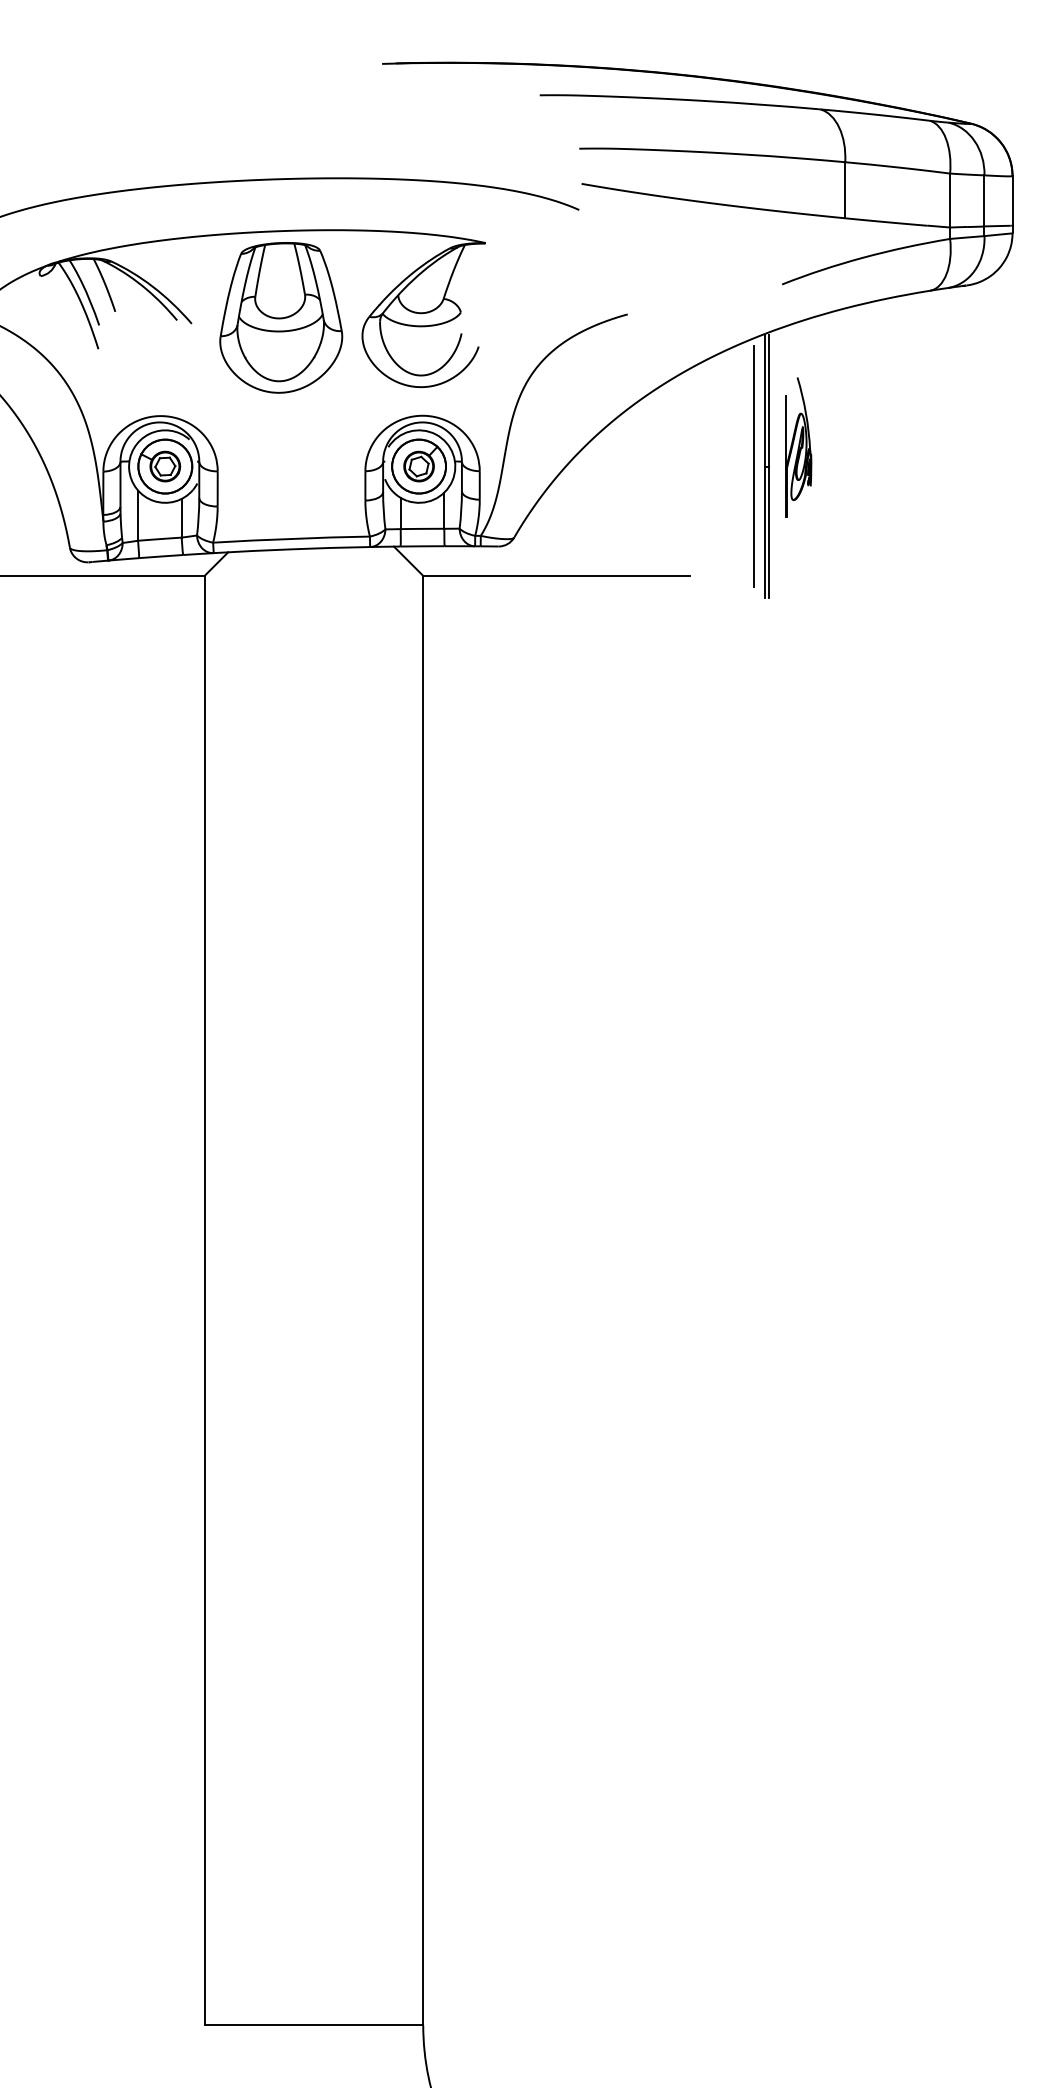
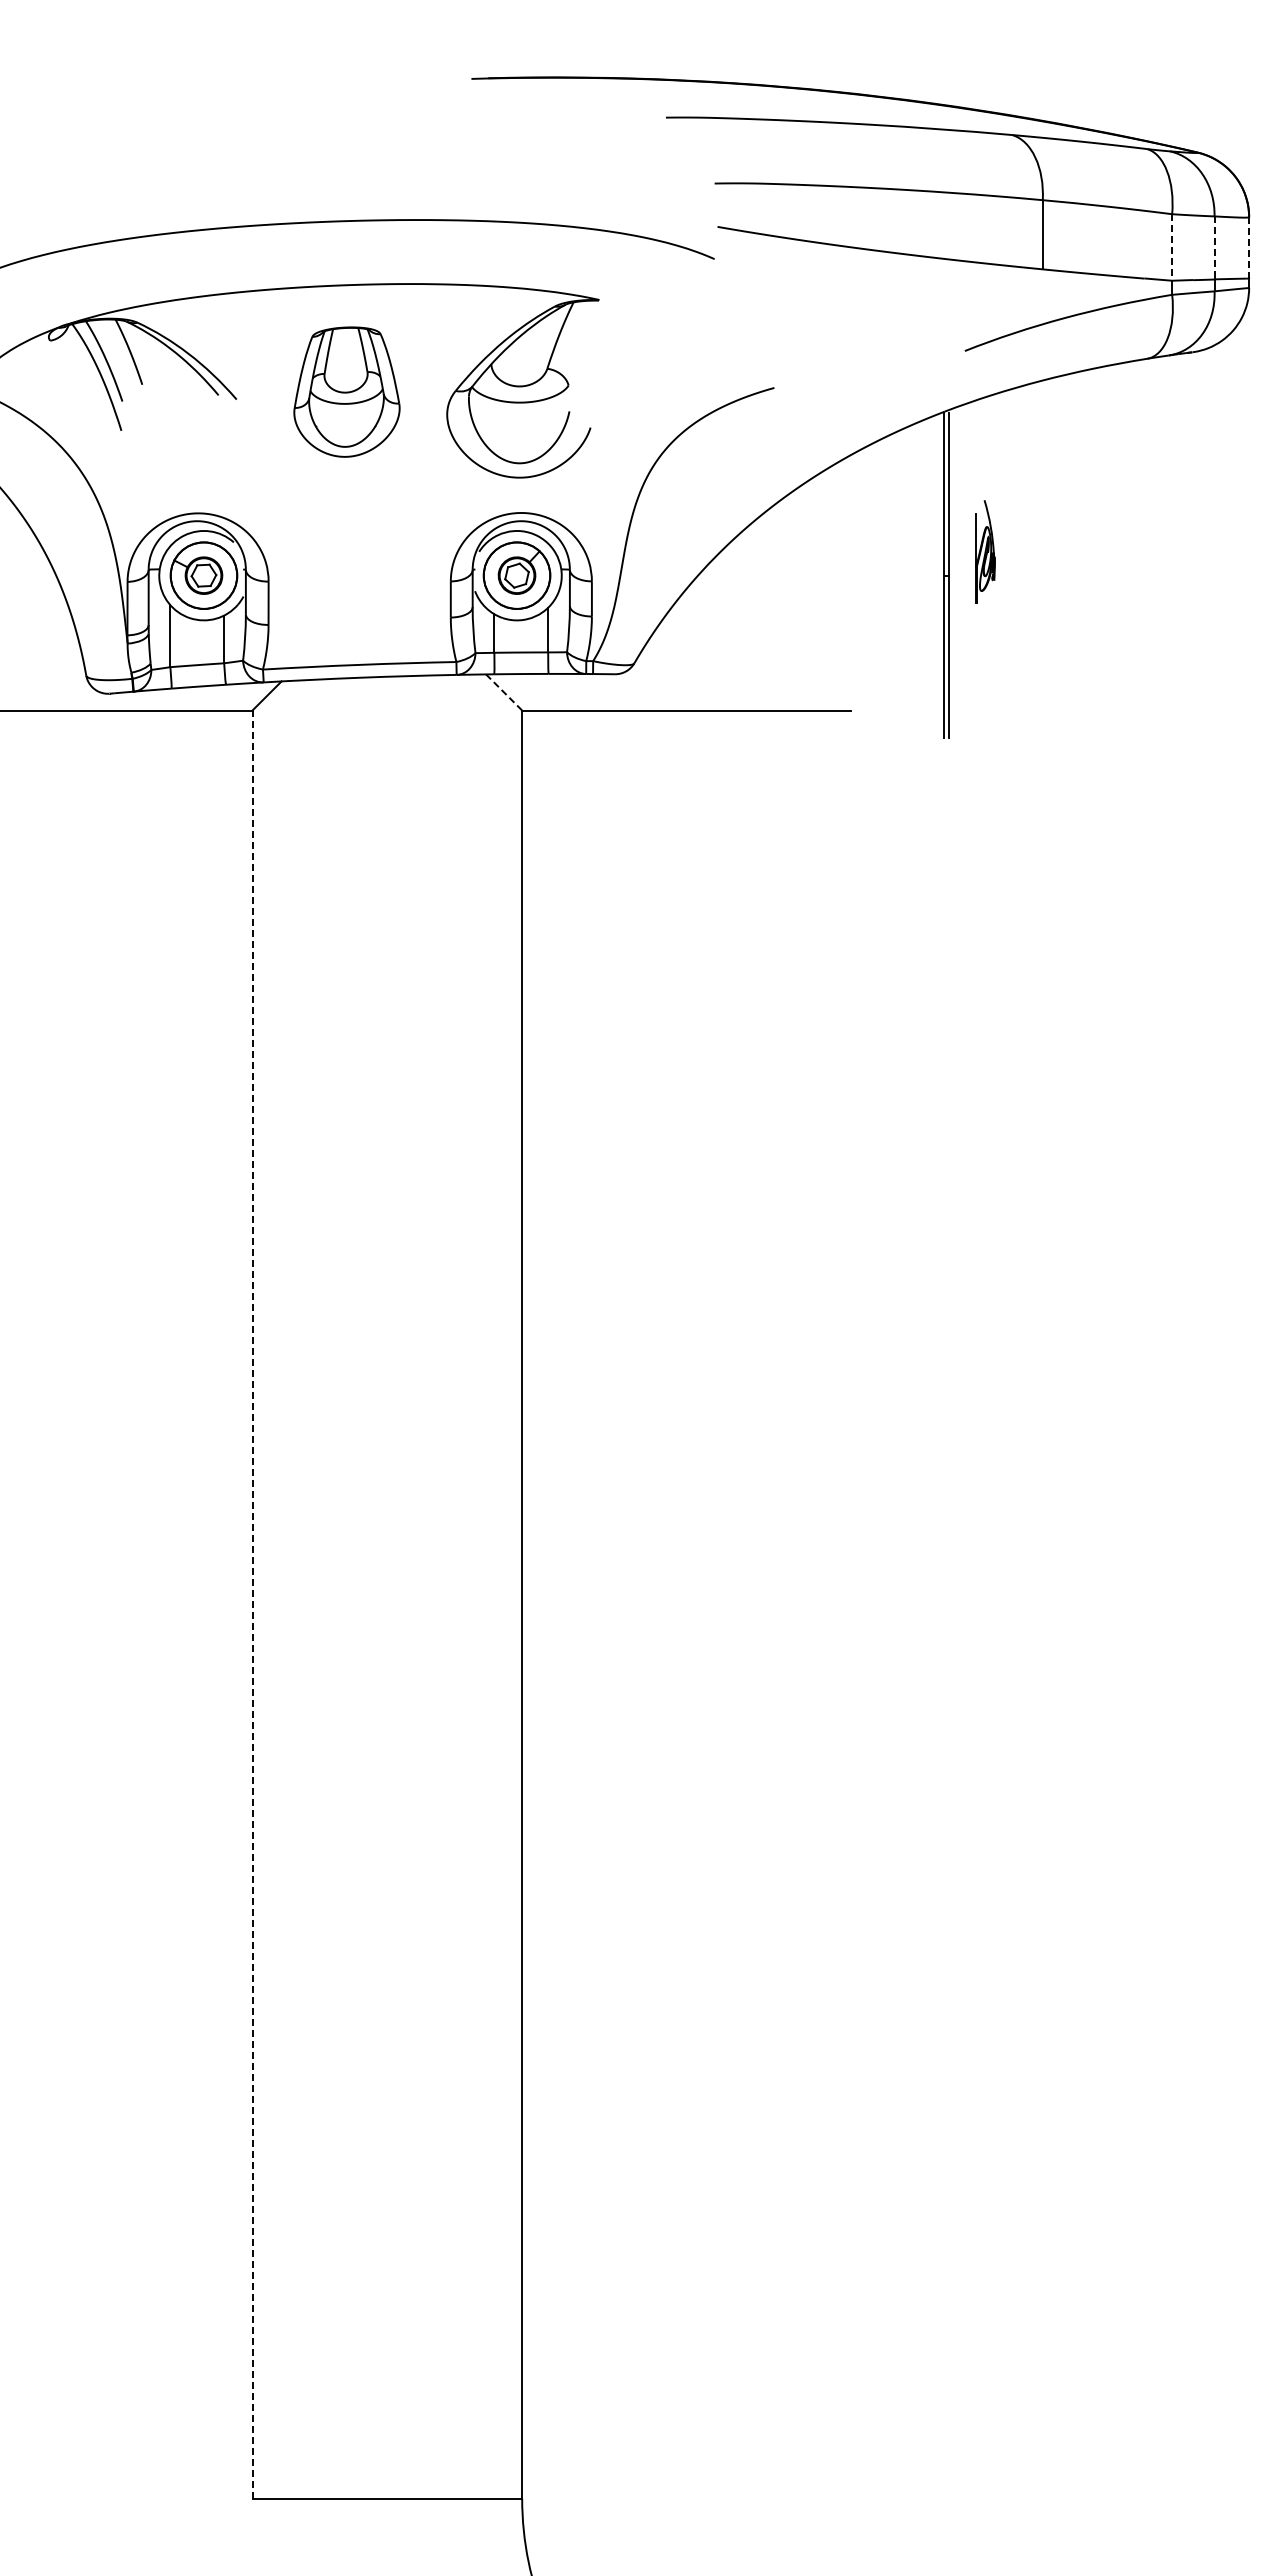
line: (950, 200) -> (1172, 247), solid -> dashed
line: (984, 200) -> (1214, 247), solid -> dashed
line: (1012, 200) -> (1249, 247), solid -> dashed
part: (280, 317) -> (346, 391), size x0.7
part: (798, 446) -> (985, 551), size x0.6
line: (754, 466) -> (930, 575), removed
line: (408, 561) -> (504, 692), solid -> dashed
line: (204, 1300) -> (252, 1604), solid -> dashed

